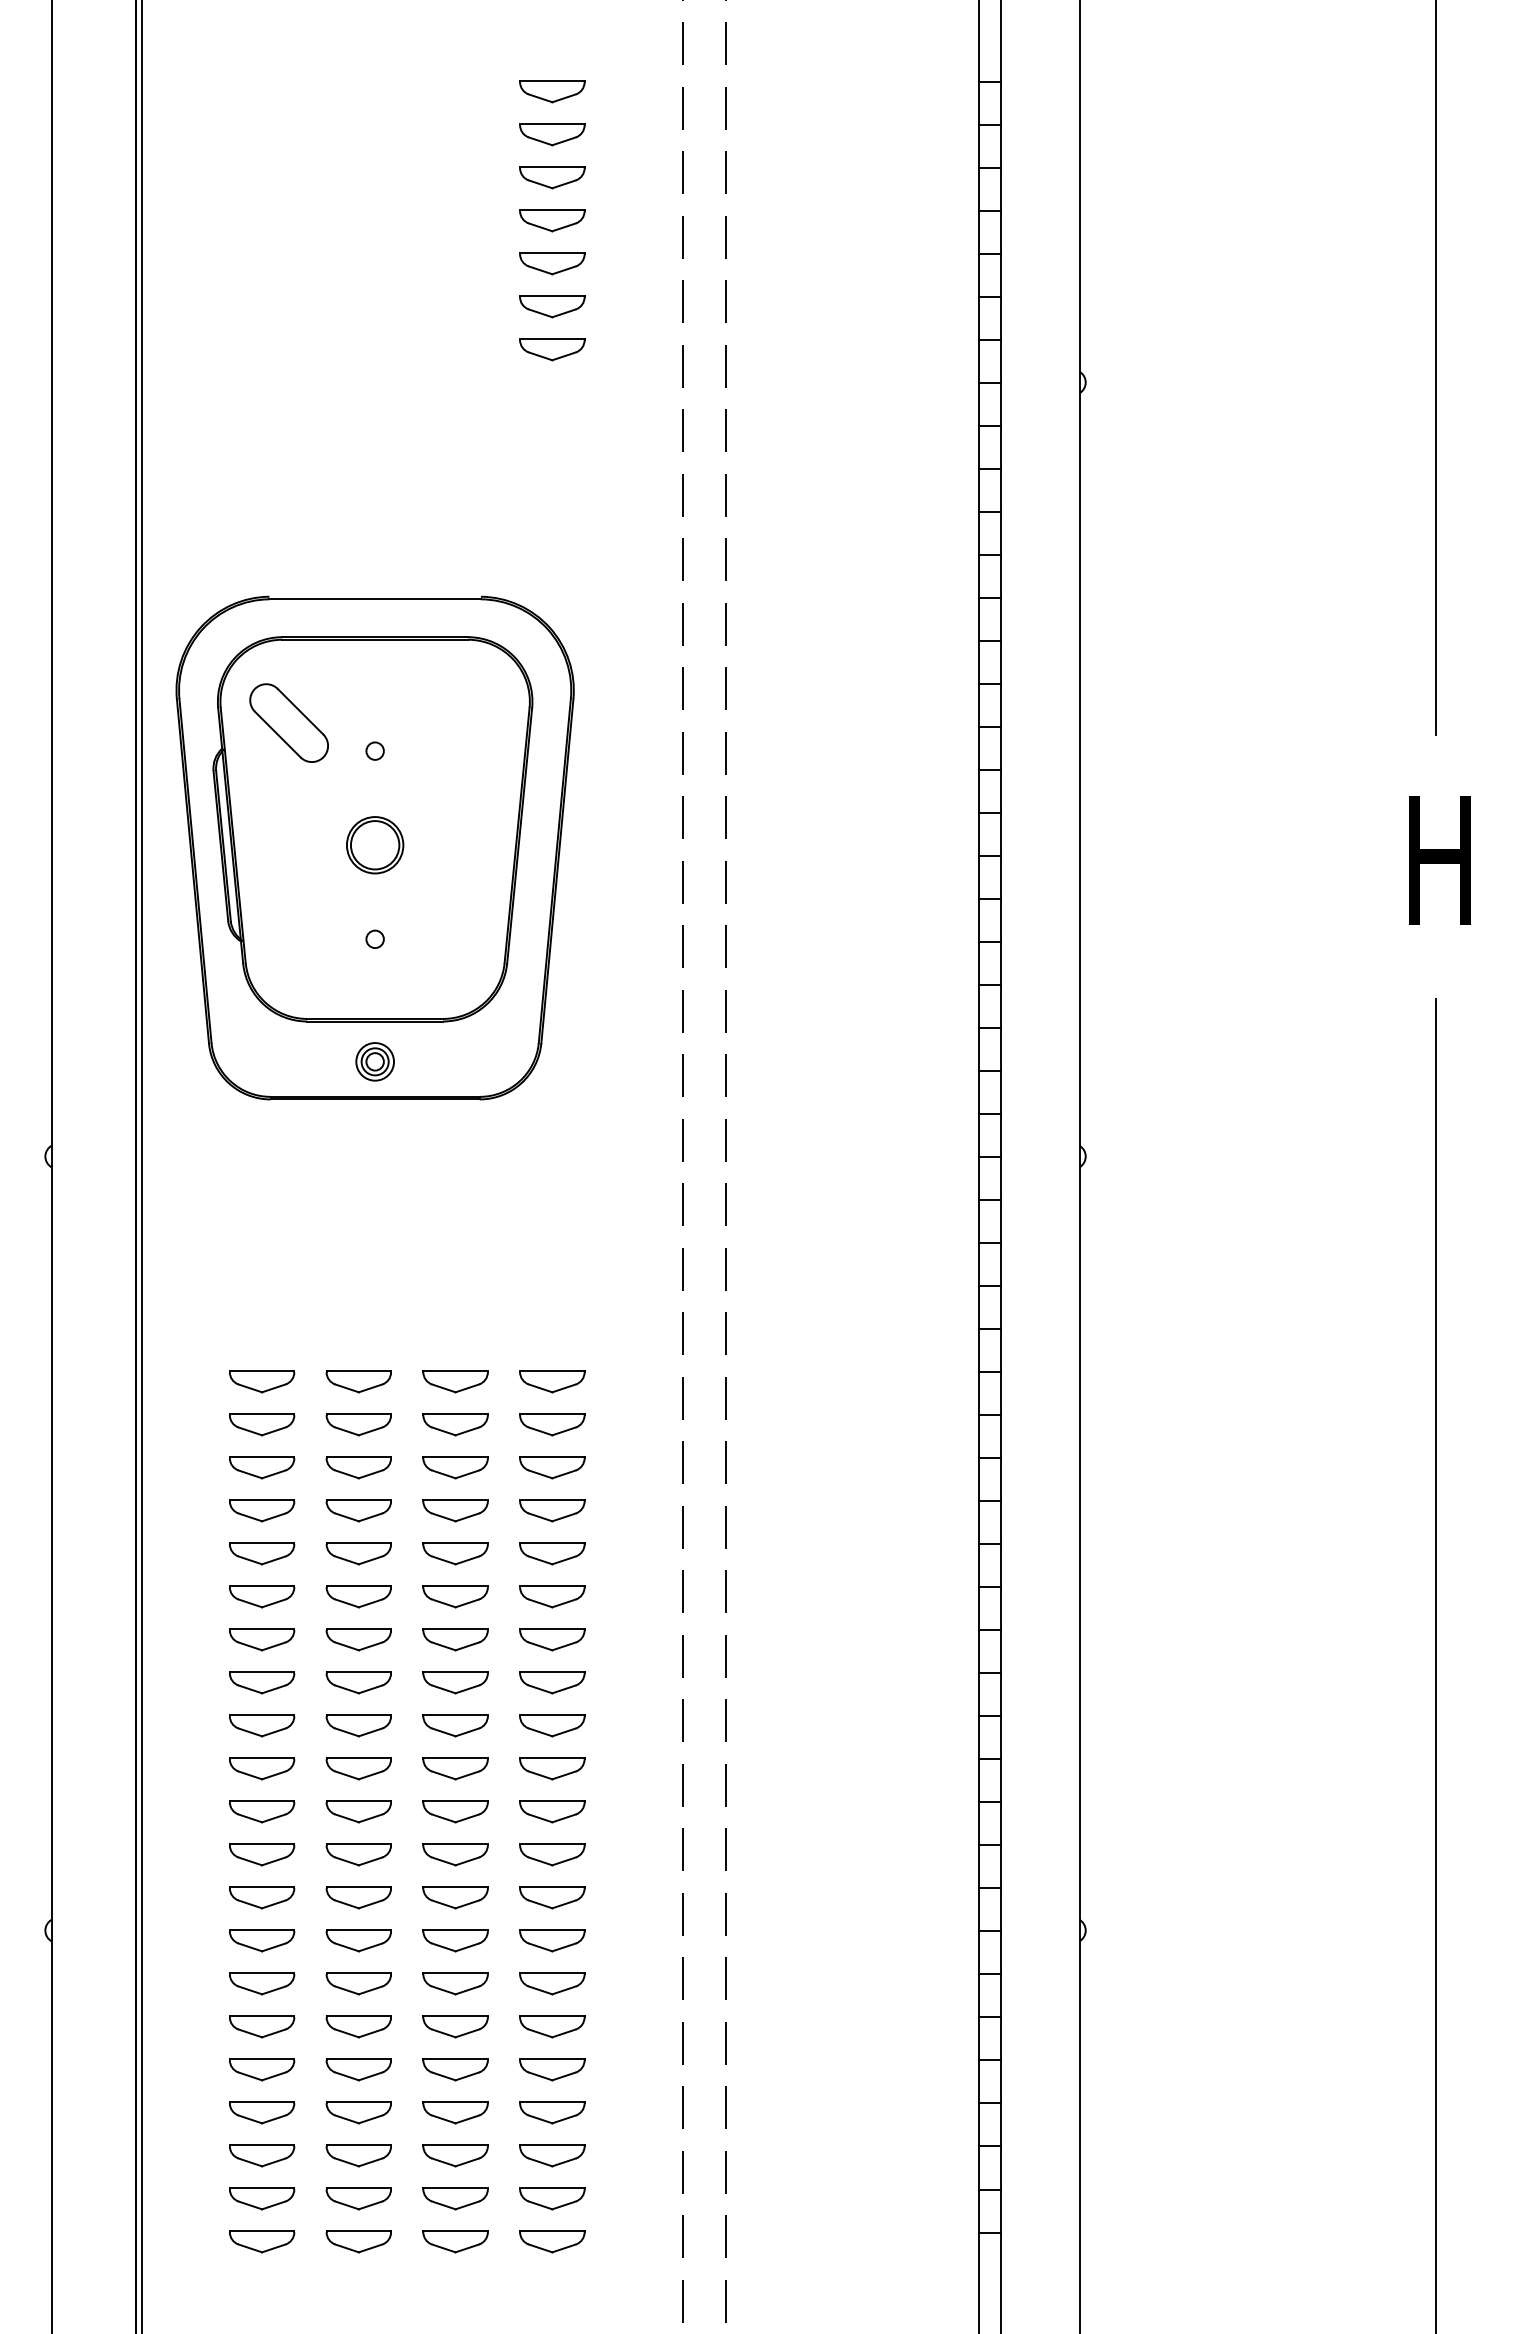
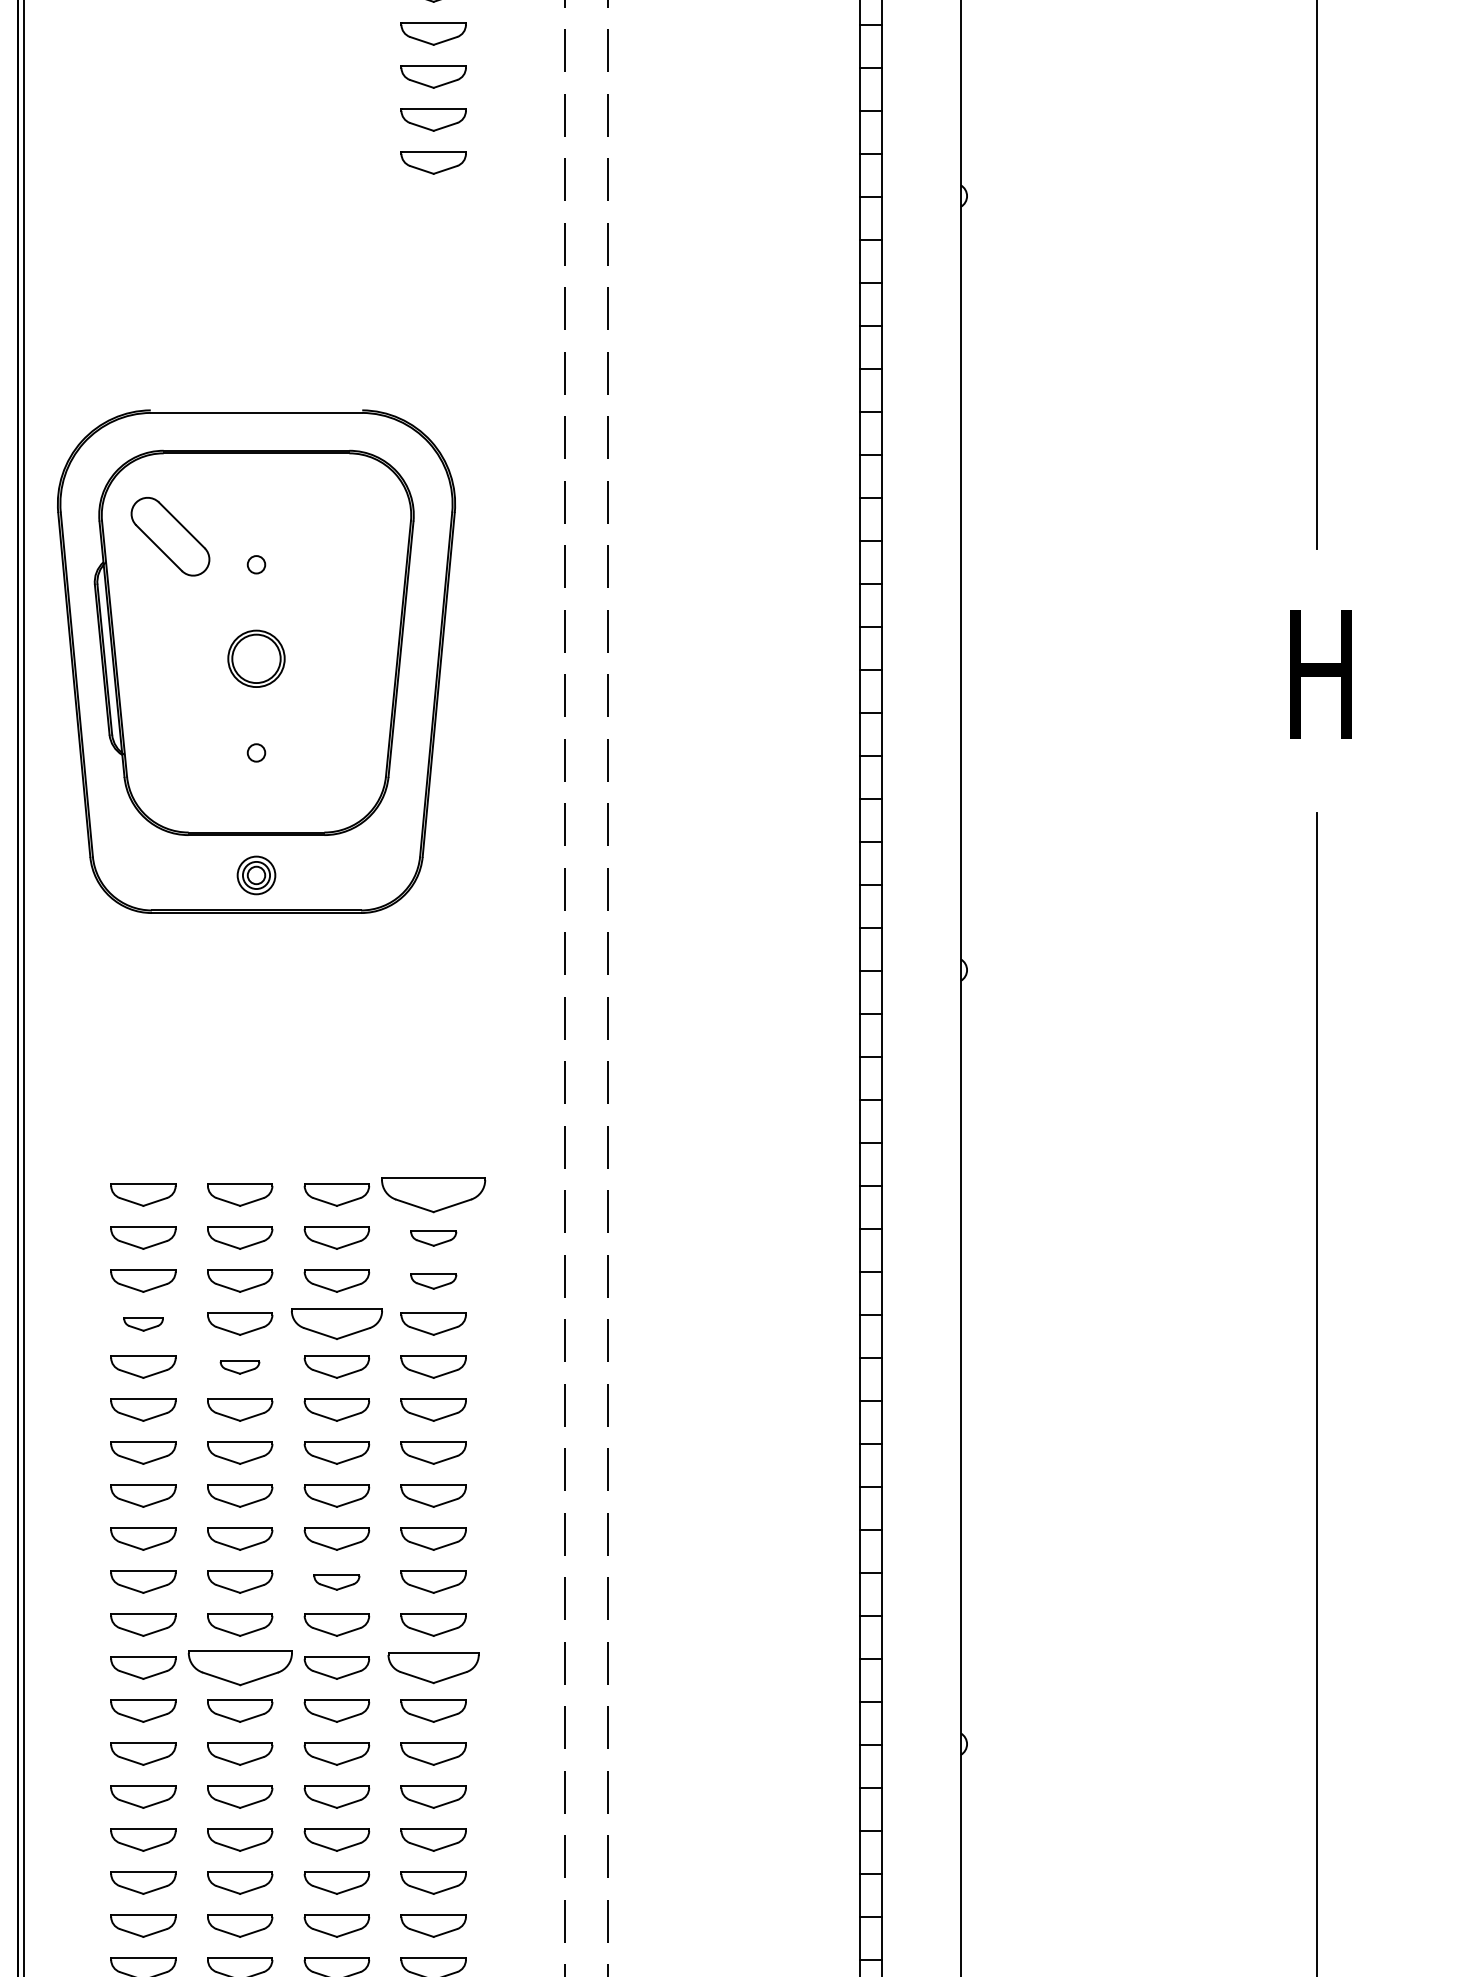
part: (552, 1381) -> (433, 1195), size x1.6
part: (552, 1424) -> (433, 1238), size x0.7
part: (552, 1467) -> (433, 1281), size x0.7
part: (262, 1510) -> (143, 1324), size x0.6
part: (455, 1510) -> (336, 1324), size x1.4
part: (358, 1553) -> (239, 1367), size x0.6
part: (455, 1768) -> (336, 1582), size x0.7
part: (358, 1854) -> (239, 1668), size x1.6
part: (552, 1854) -> (433, 1668), size x1.4

